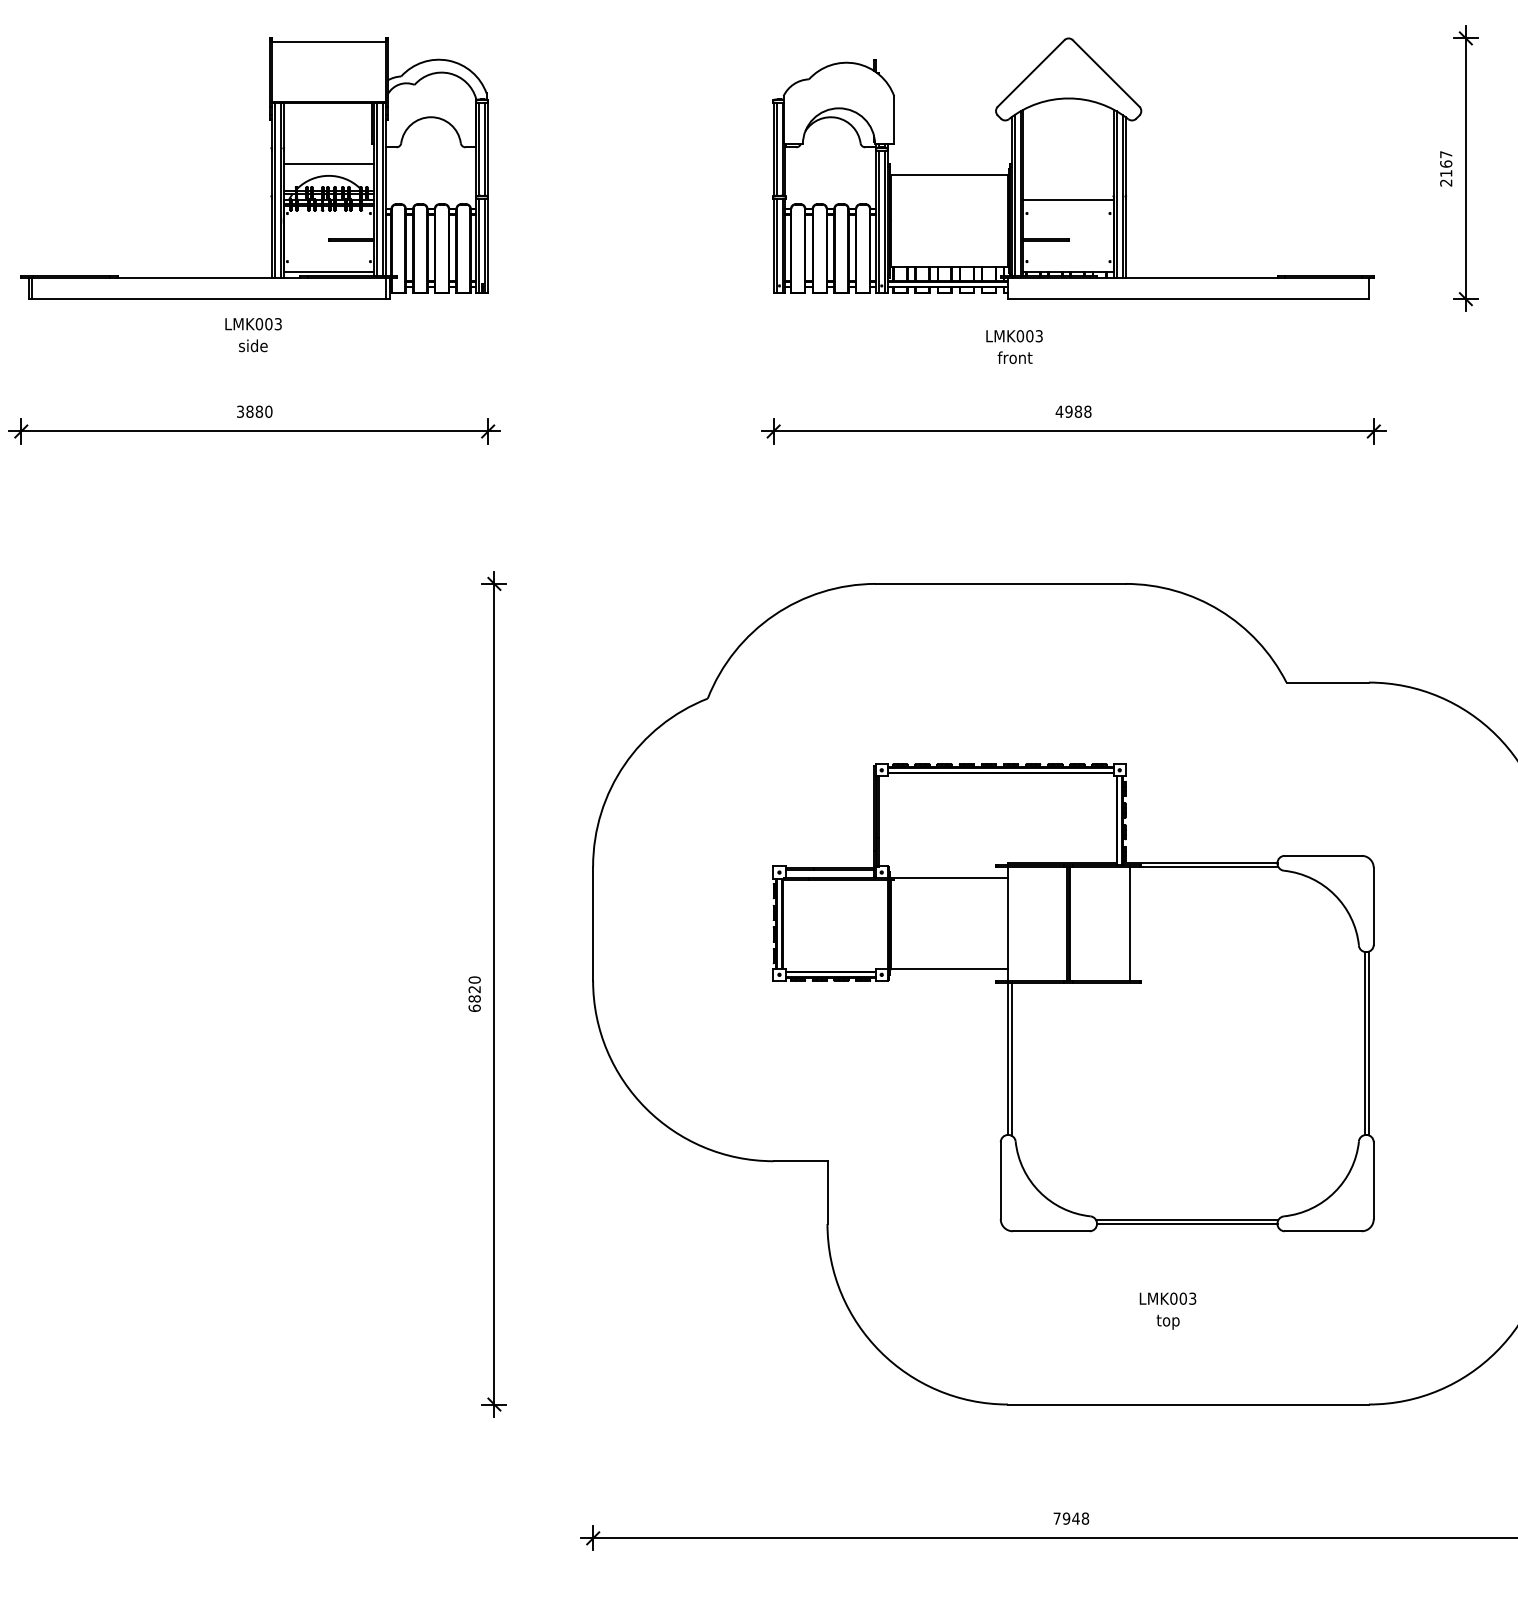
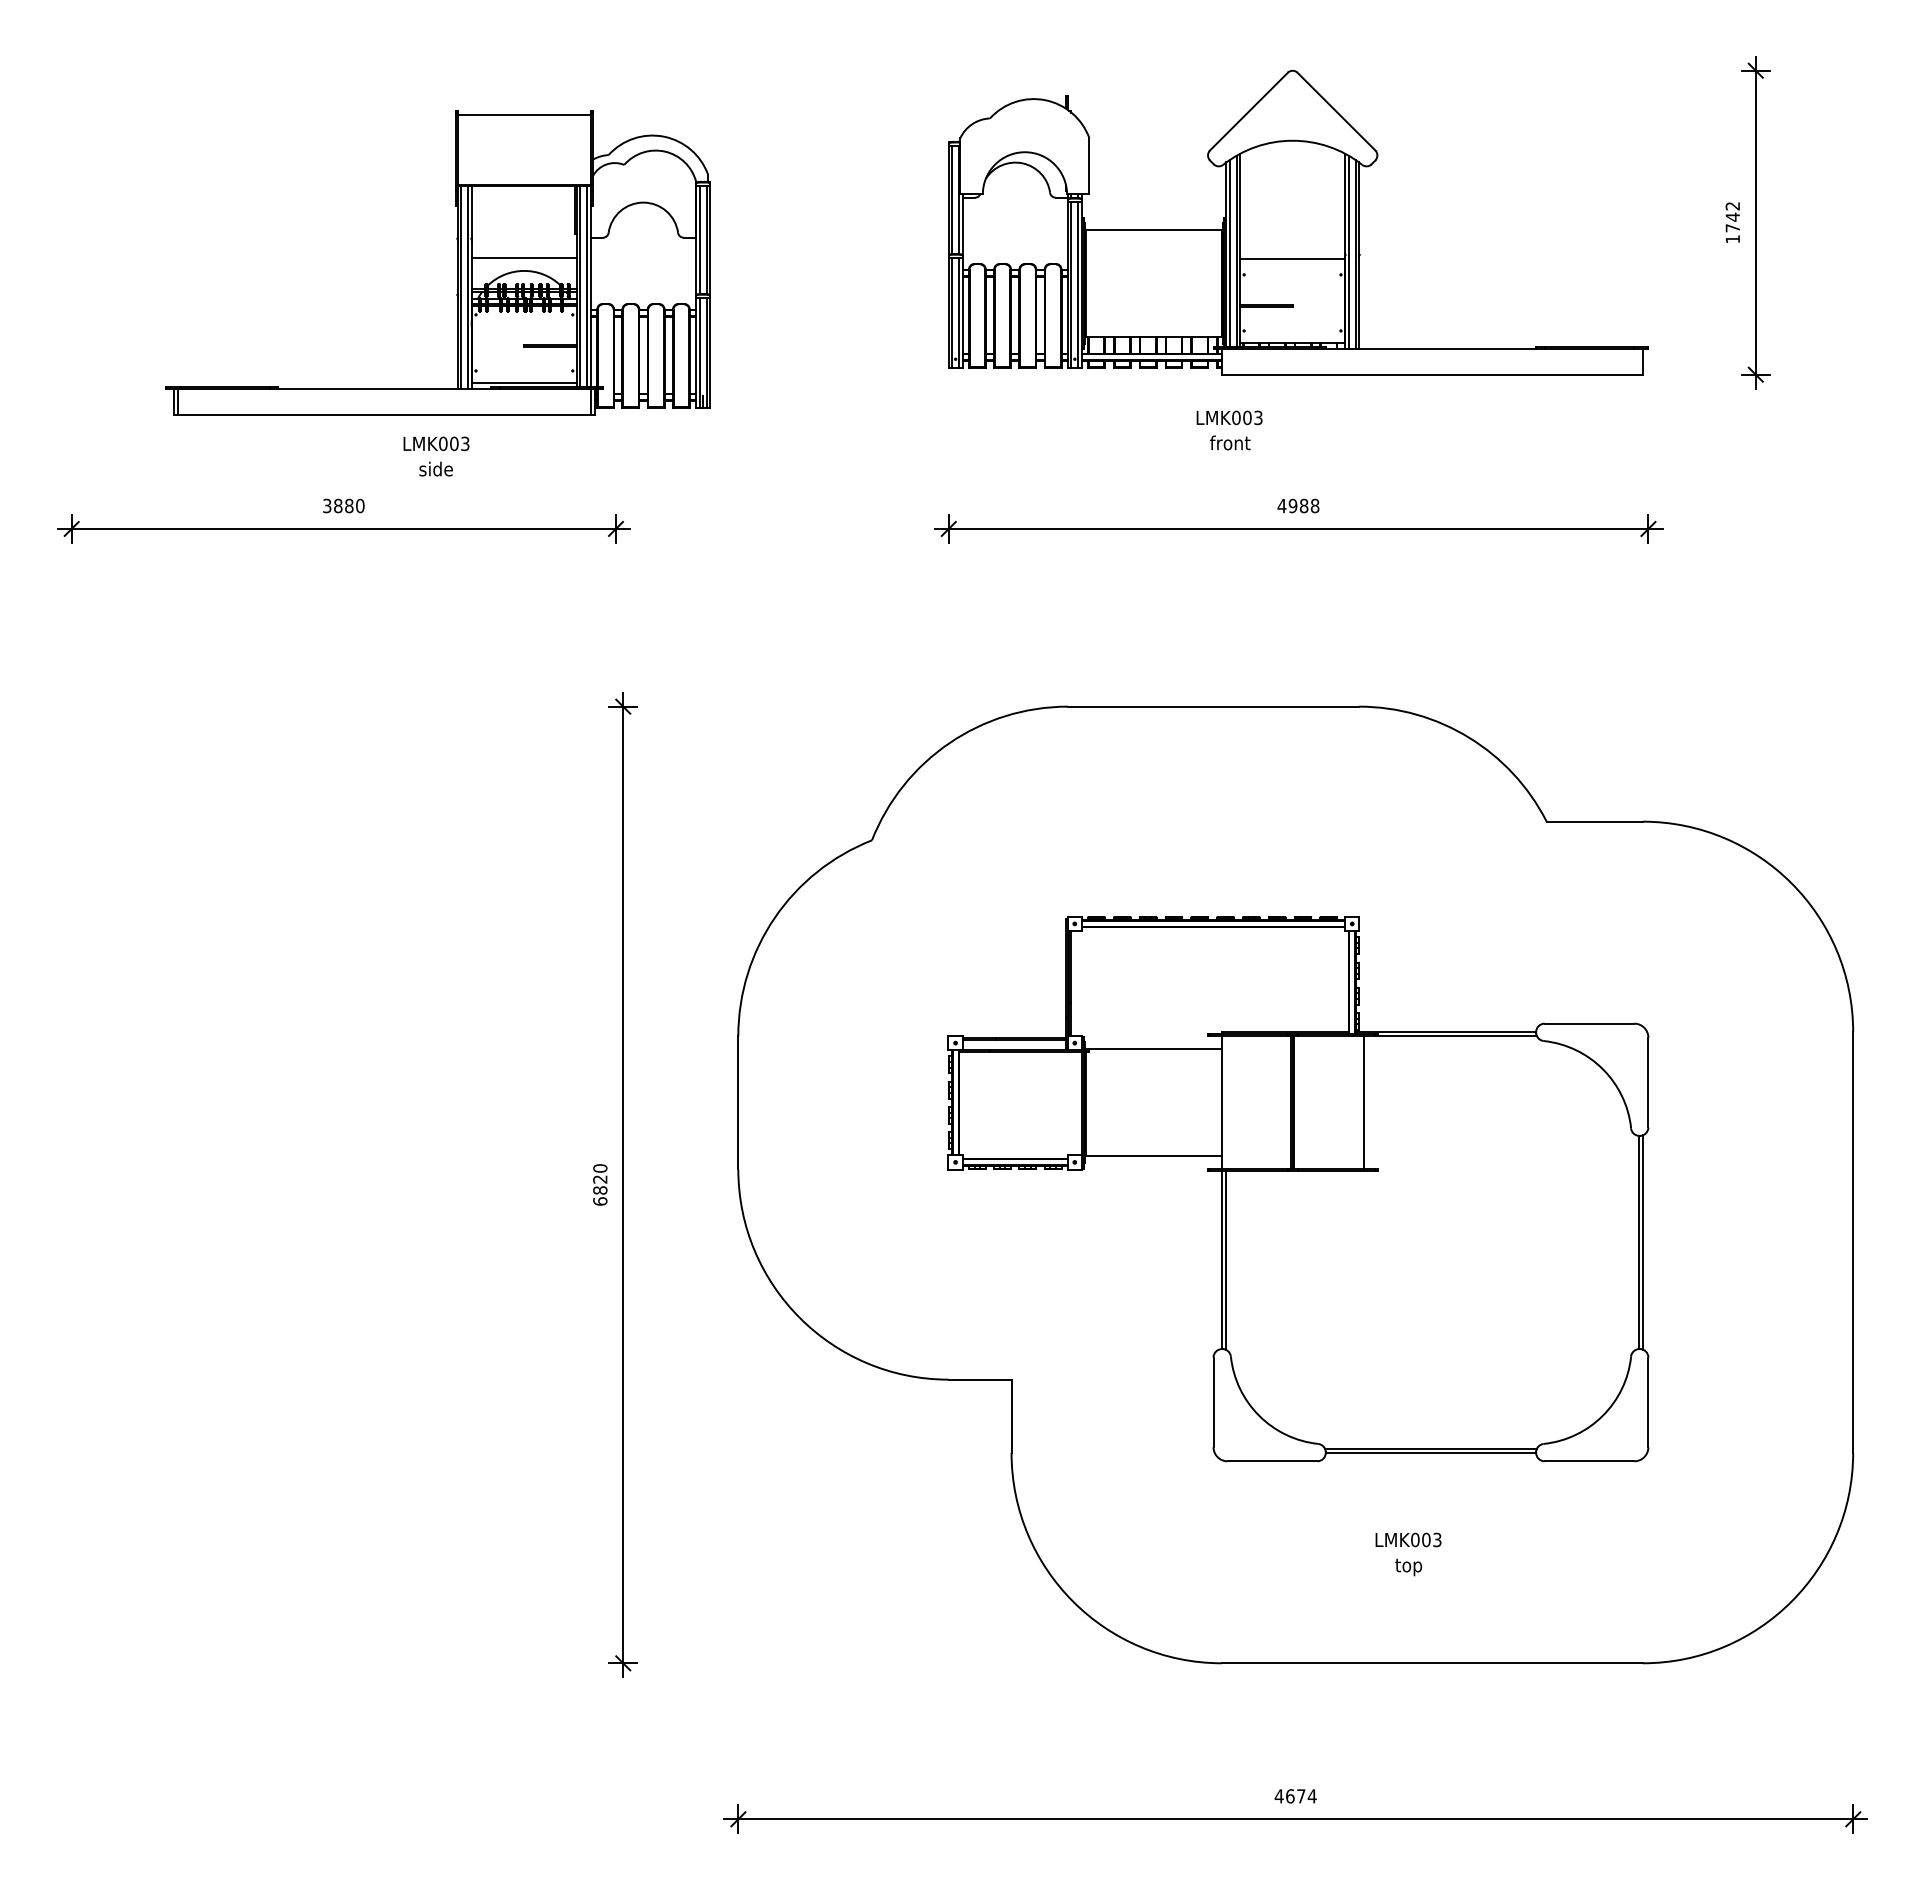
text: (1445, 168) -> (1732, 222), 2167 -> 1742
part: (270, 196) -> (456, 294), moved
text: (1071, 1518) -> (1295, 1796), 7948 -> 4674

